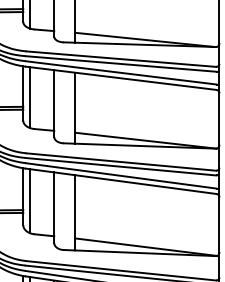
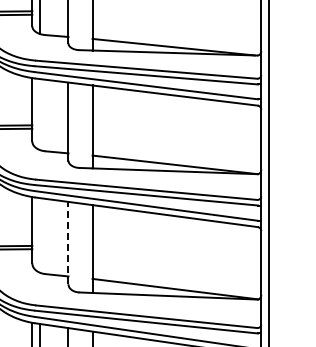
line: (30, 97) -> (40, 114), removed
line: (30, 201) -> (40, 235), removed
line: (54, 207) -> (68, 242), solid -> dashed

